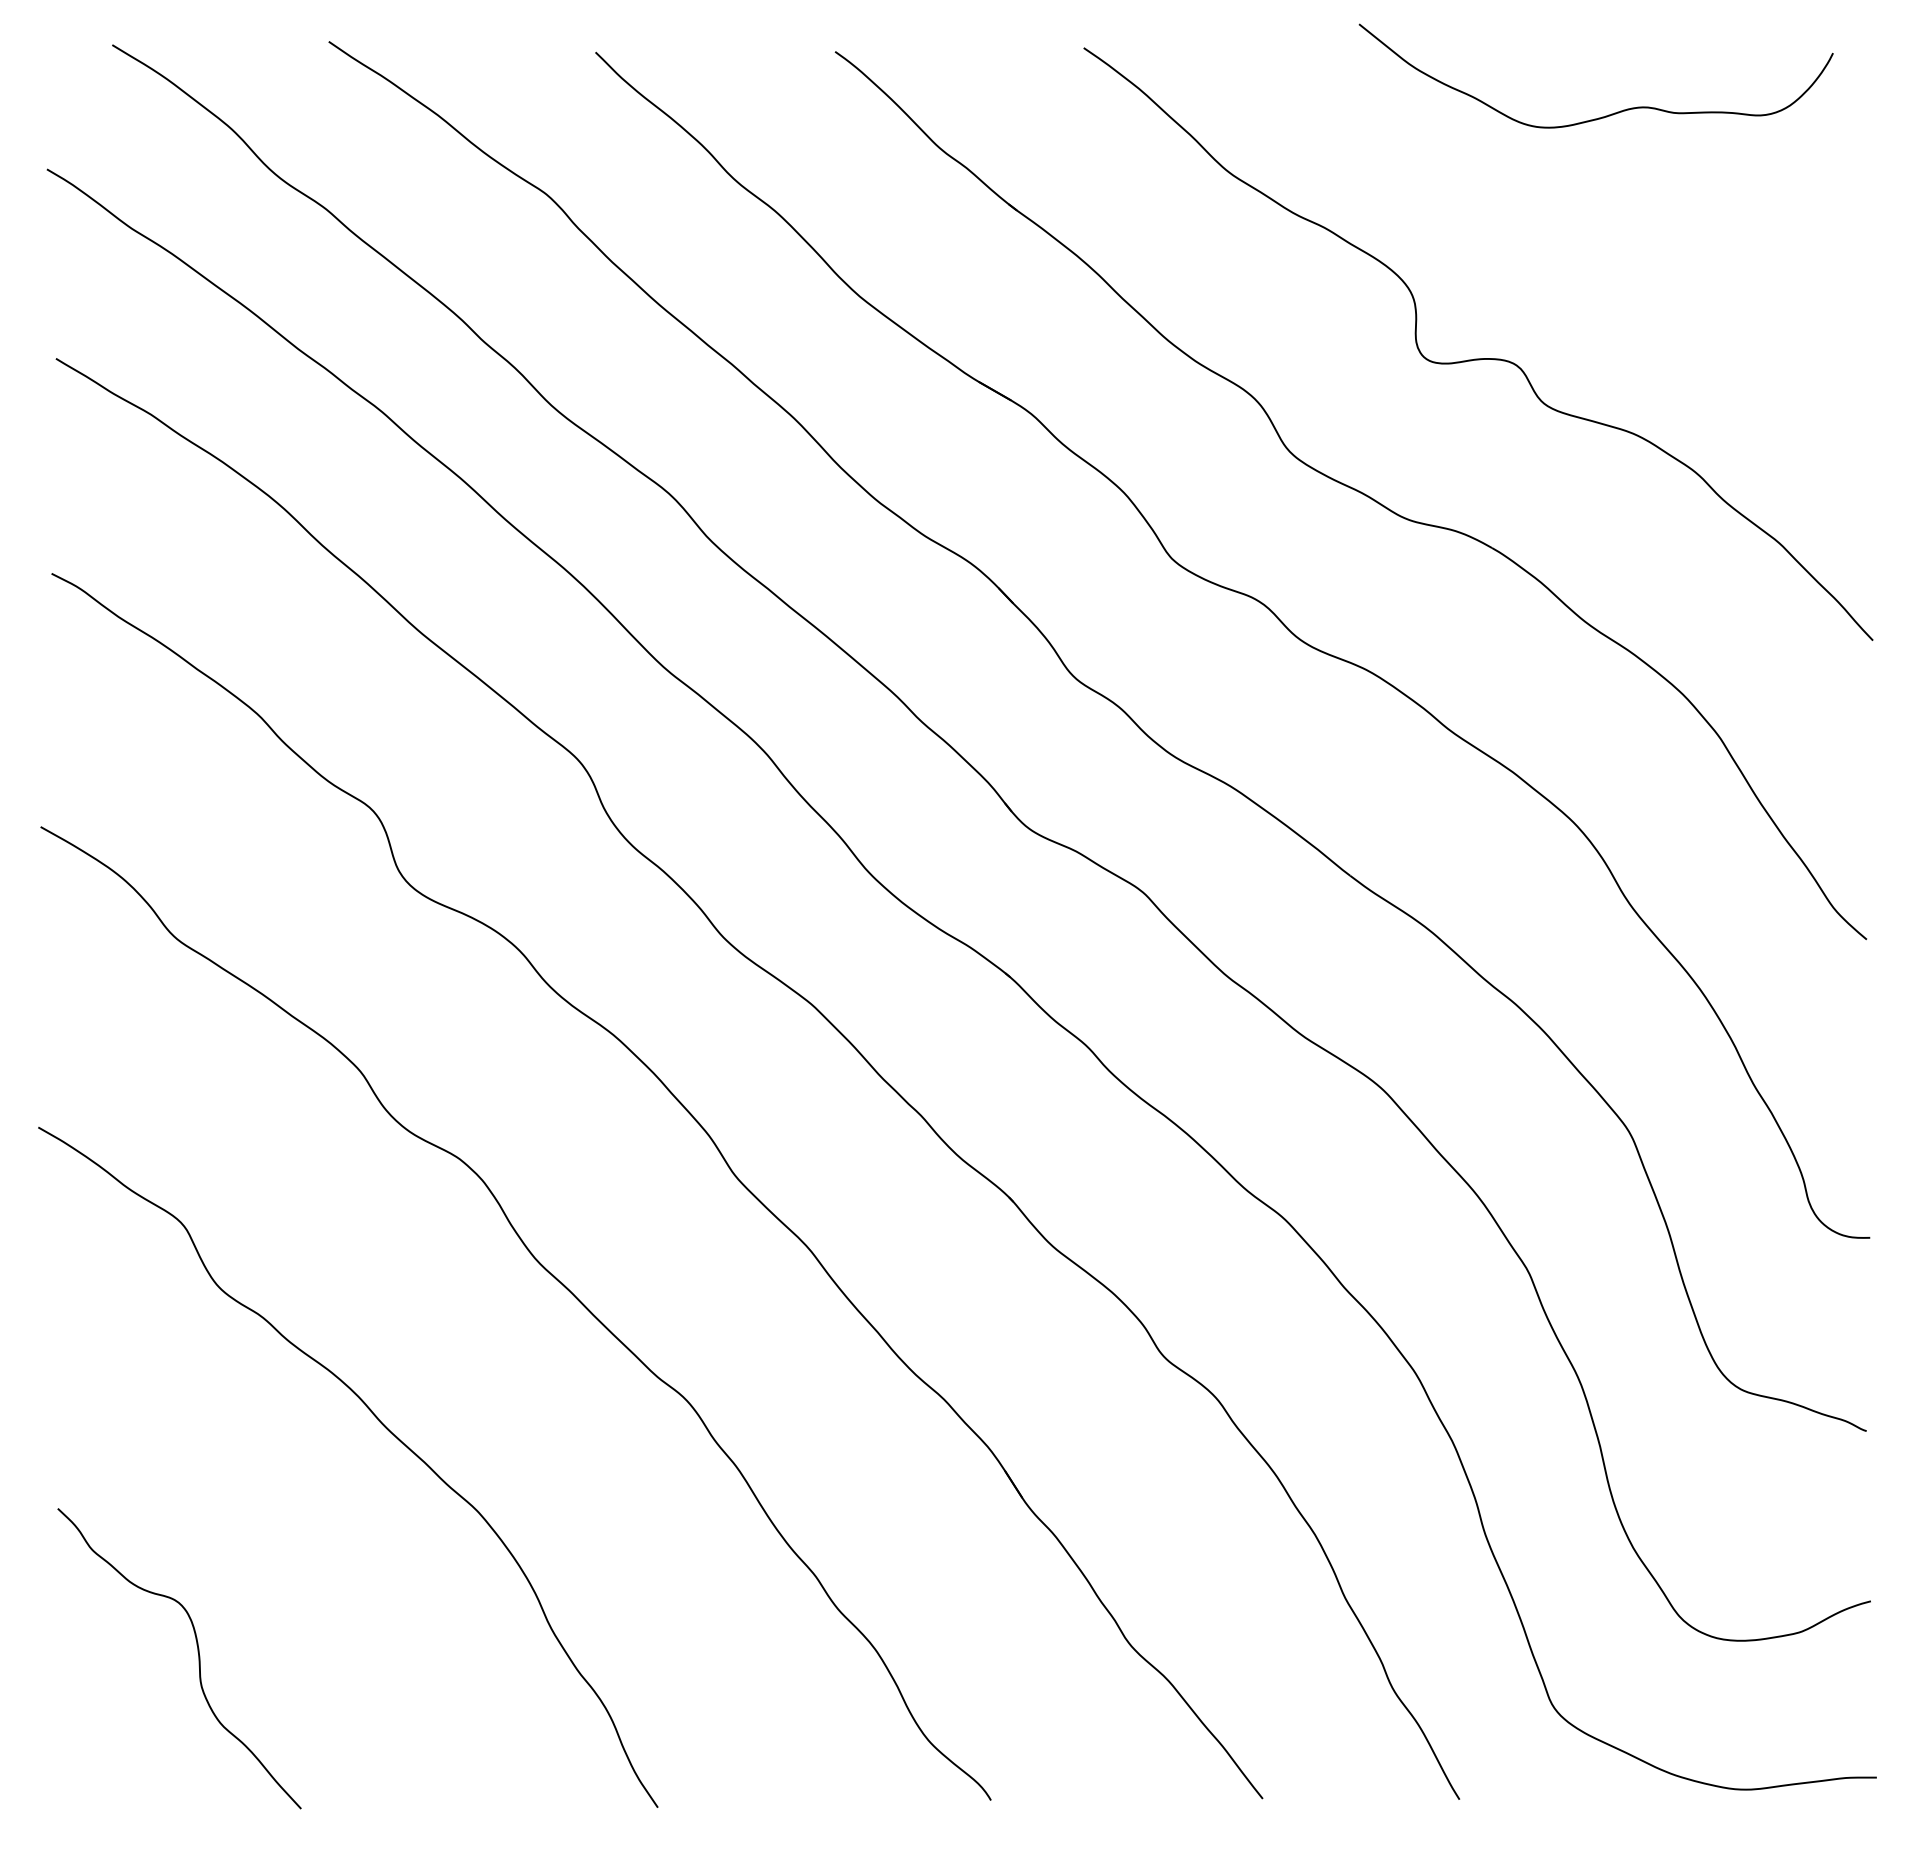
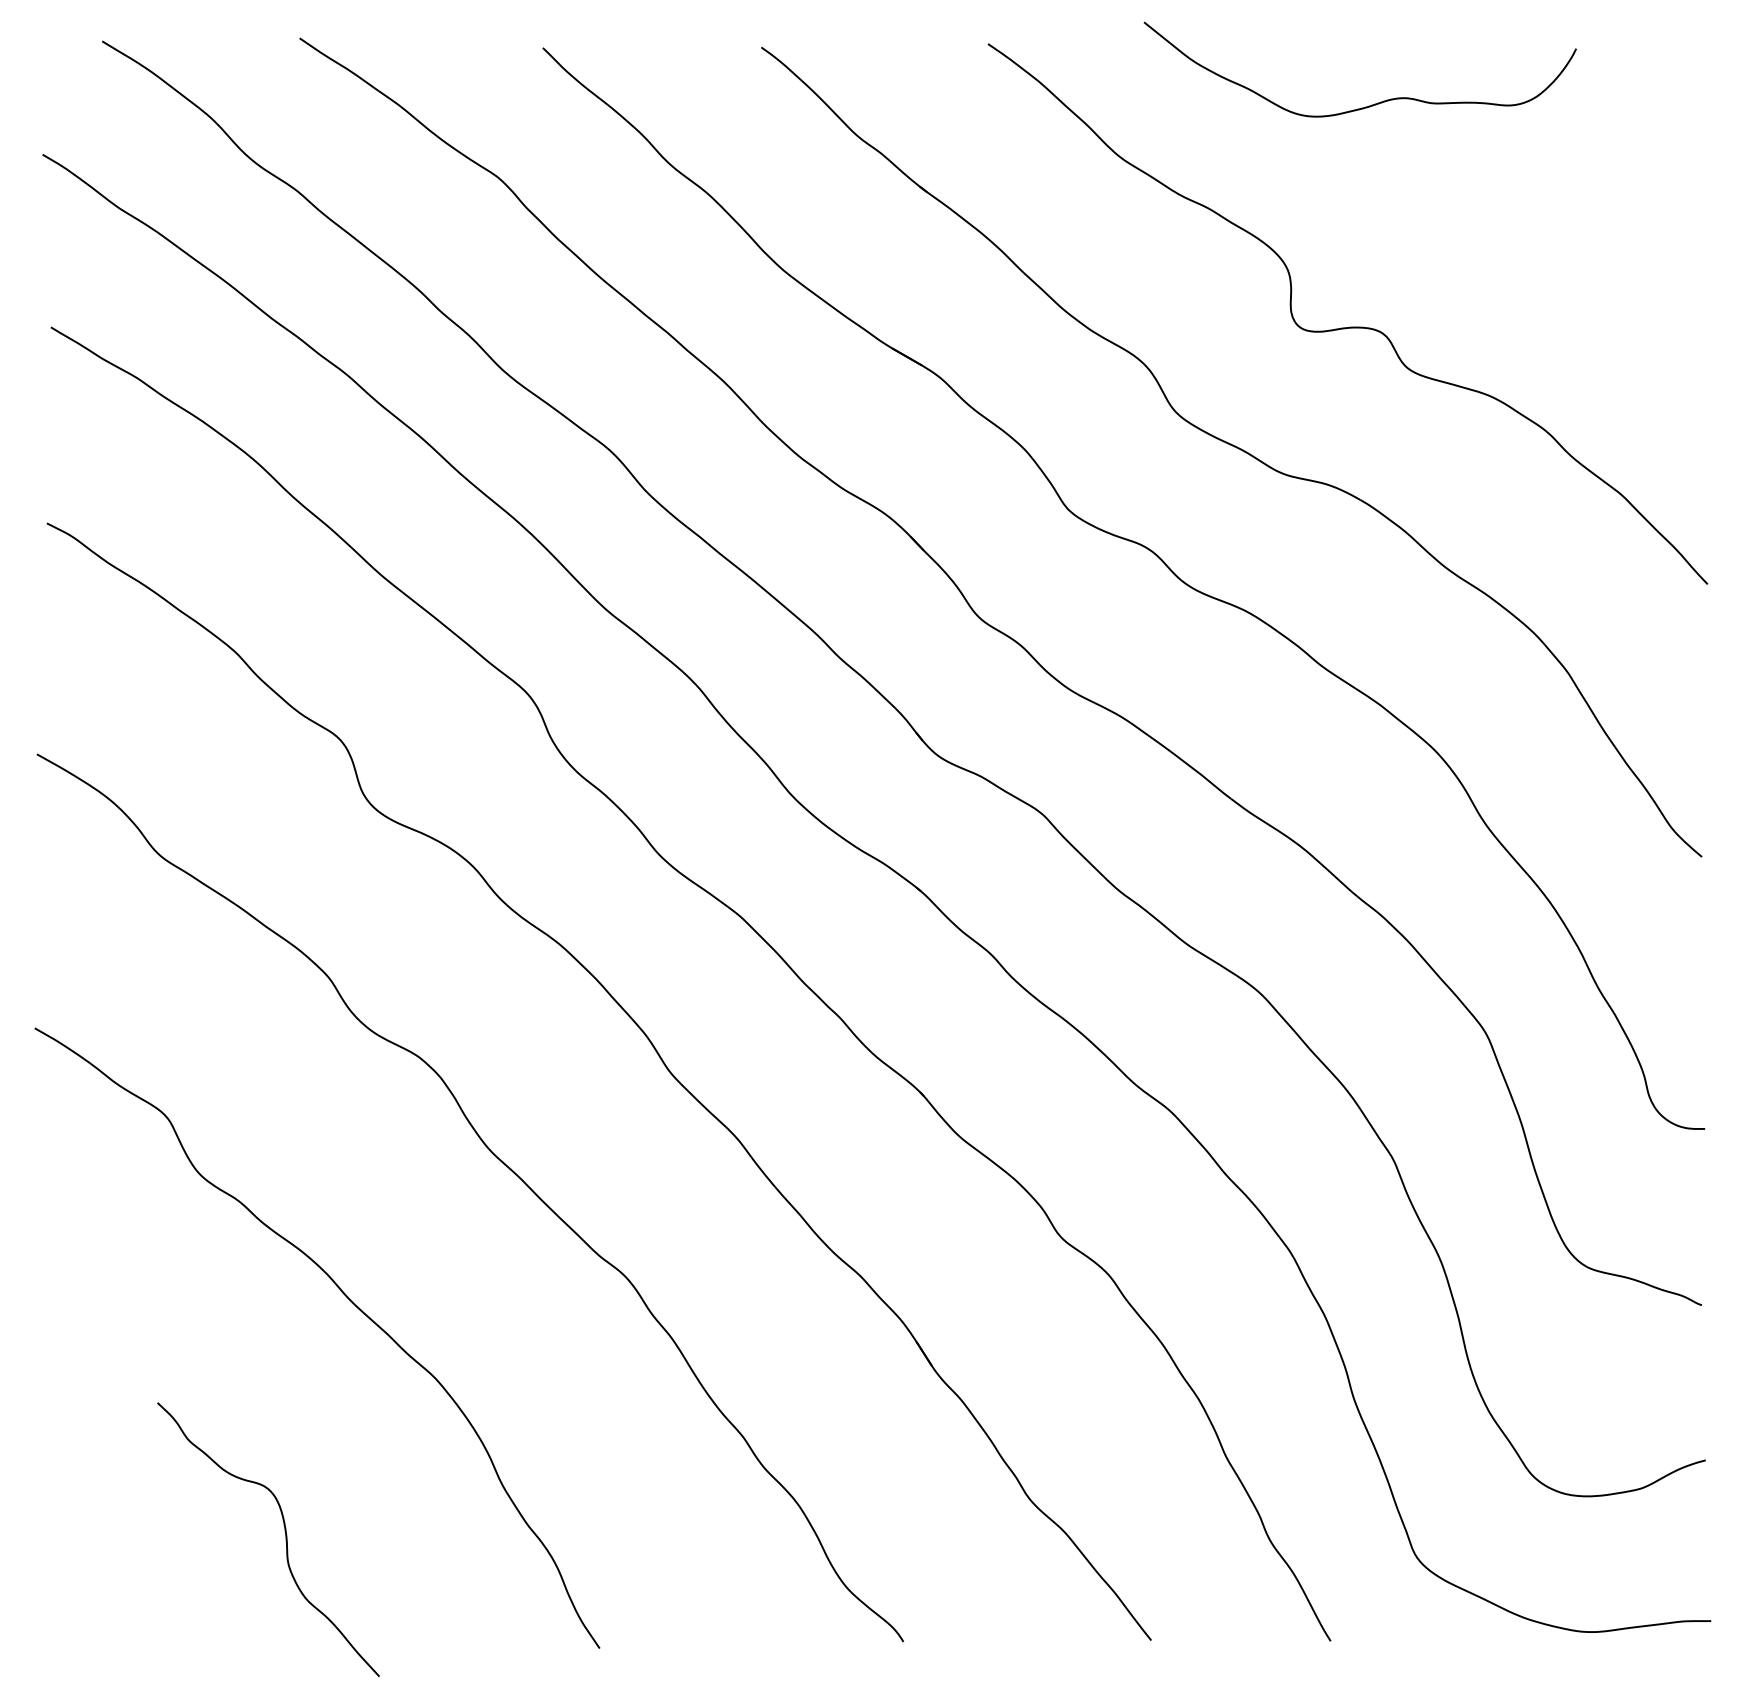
curve: (1608, 114) -> (1371, 104), moved
curve: (198, 1658) -> (285, 1539), moved

